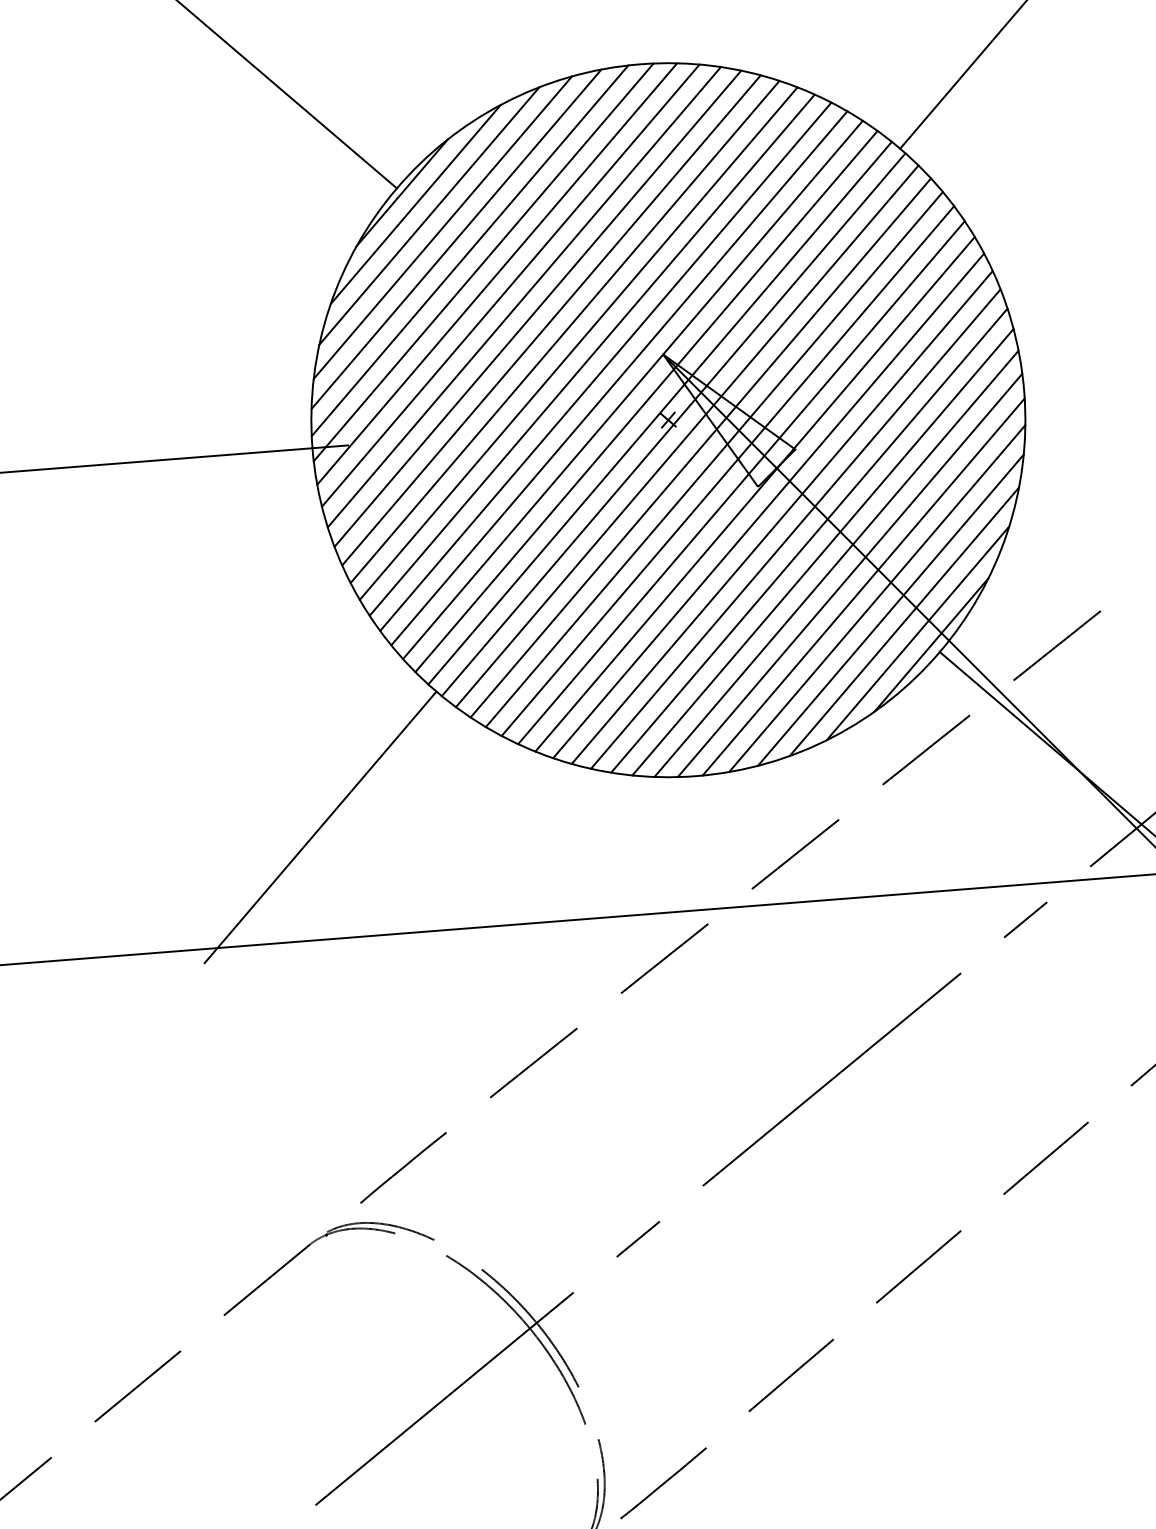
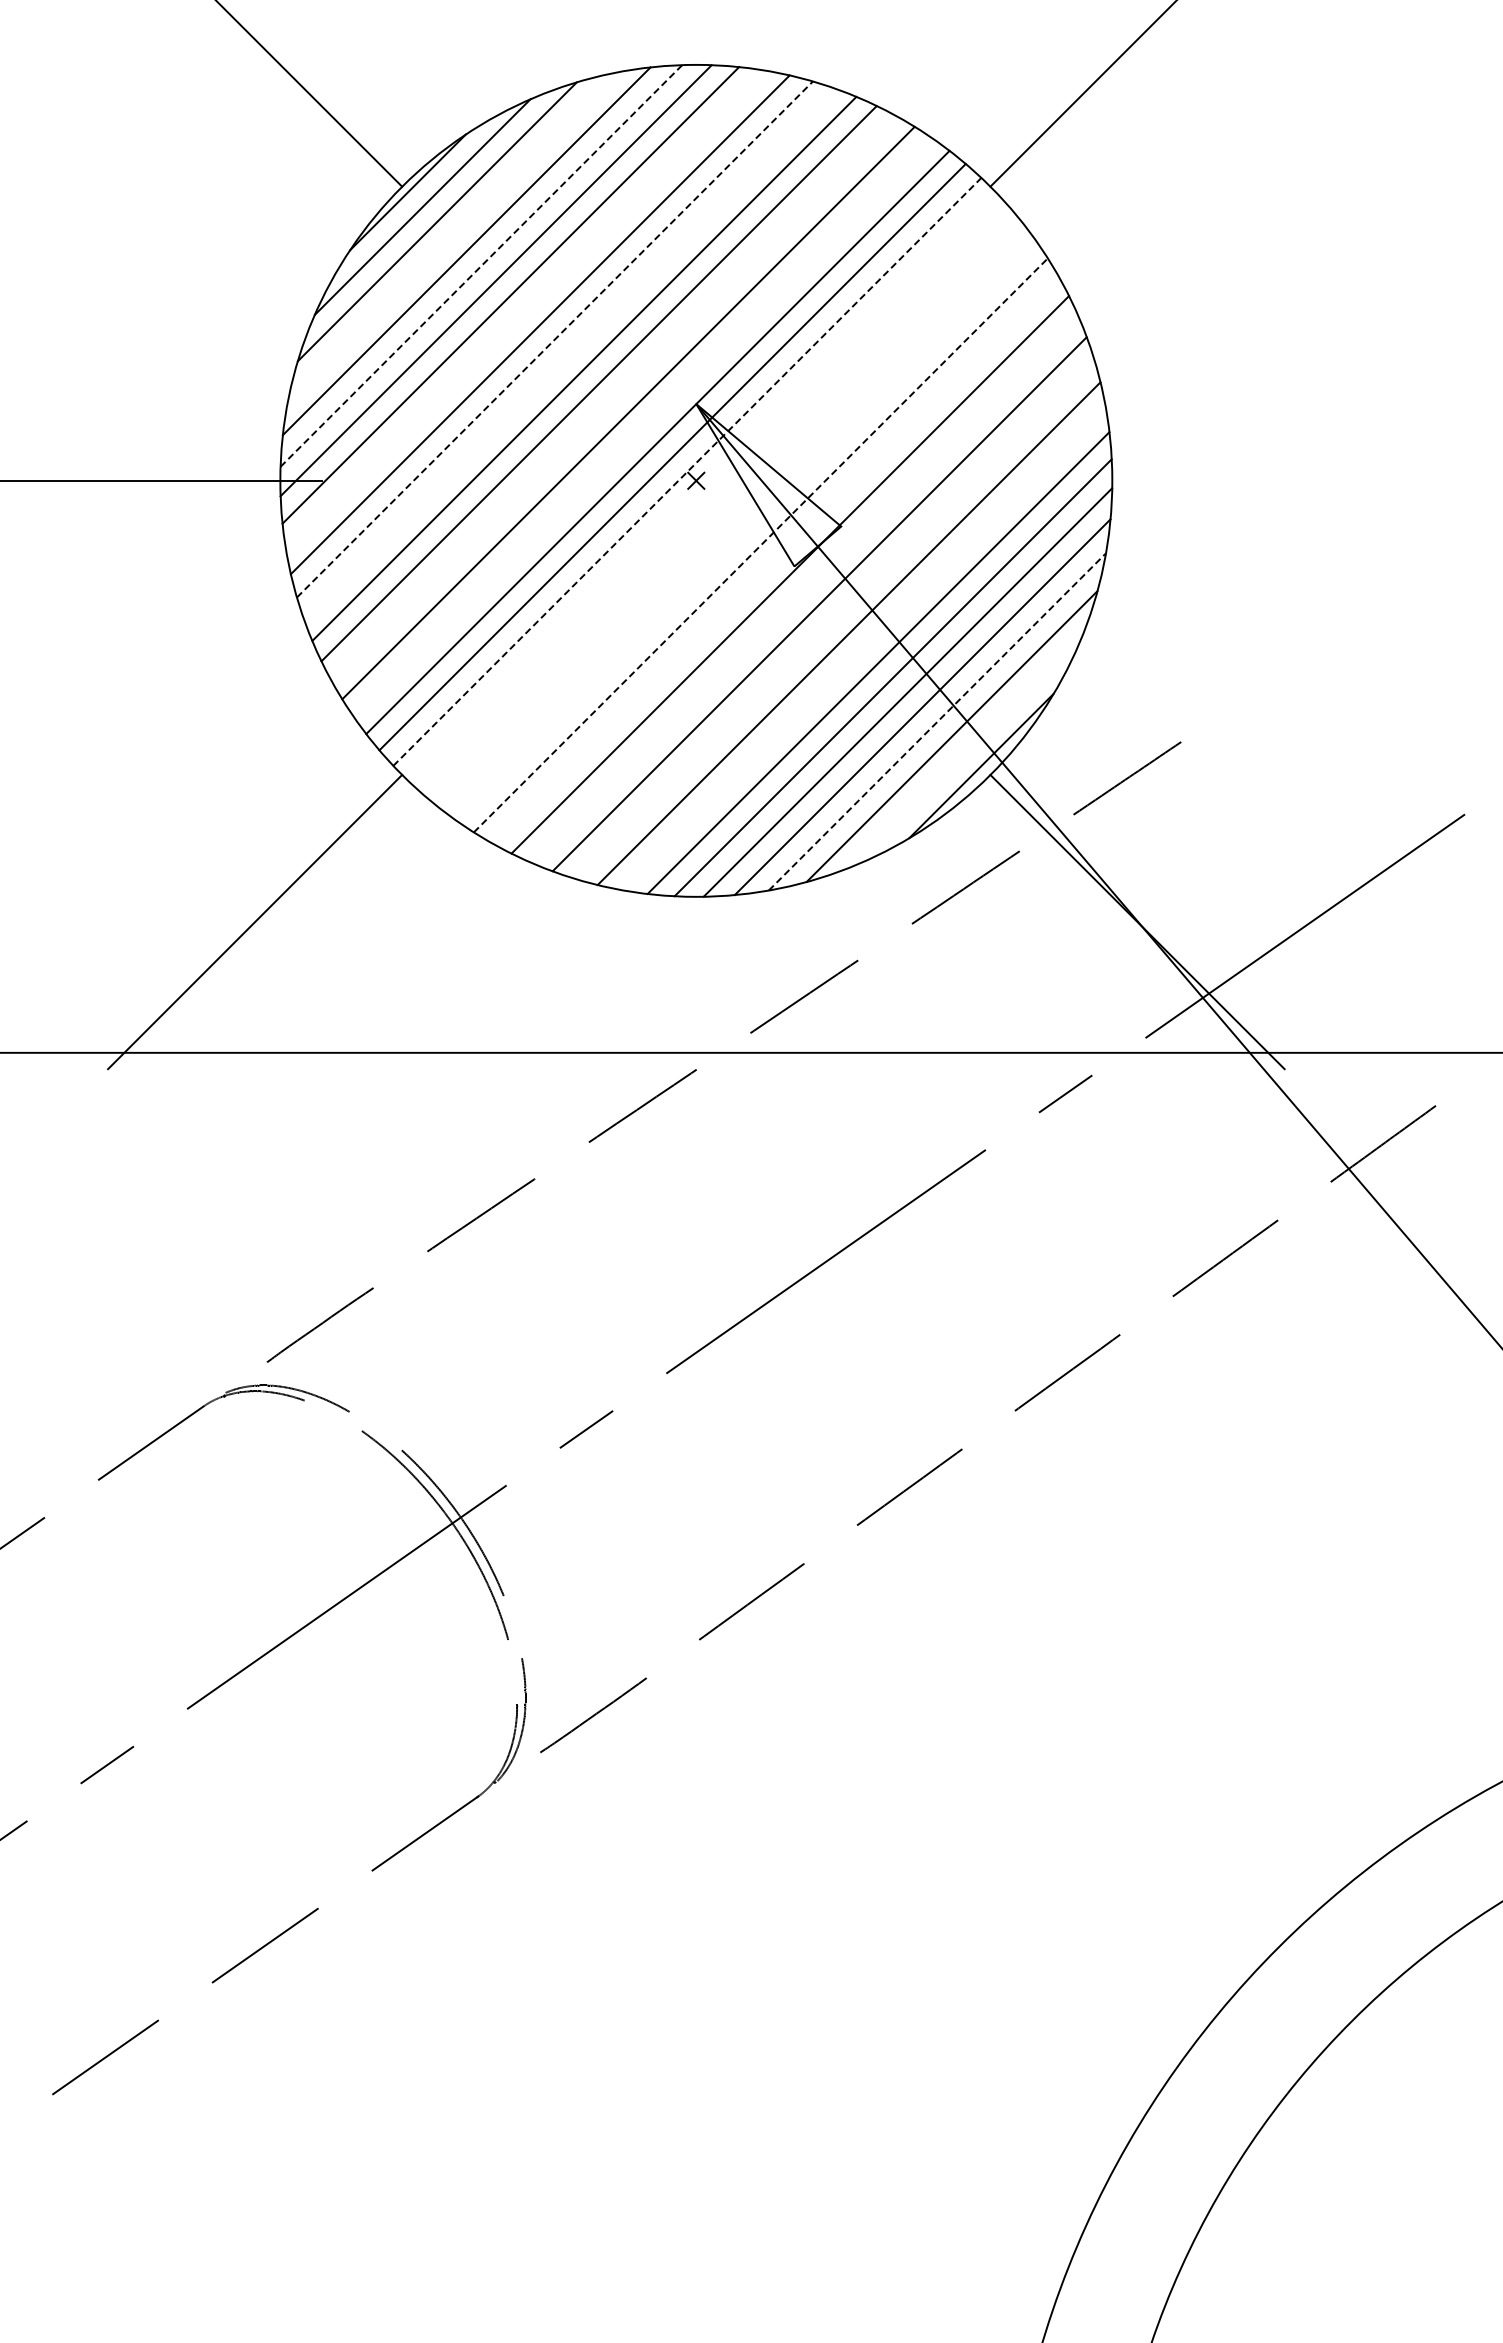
line: (442, 227) -> (451, 236), removed
line: (470, 250) -> (481, 265), solid -> dashed
line: (510, 285) -> (525, 309), removed
line: (537, 308) -> (554, 339), solid -> dashed
line: (551, 319) -> (569, 353), removed
line: (591, 355) -> (613, 398), removed
line: (618, 378) -> (642, 427), removed
line: (660, 412) -> (687, 471), solid -> dashed
line: (673, 424) -> (701, 486), removed
line: (686, 435) -> (716, 500), removed
line: (700, 448) -> (731, 516), removed
line: (714, 459) -> (746, 530), removed
line: (727, 471) -> (760, 545), solid -> dashed
line: (741, 482) -> (775, 559), removed
line: (768, 505) -> (804, 589), removed
line: (795, 528) -> (834, 618), removed
line: (822, 552) -> (863, 648), removed
line: (890, 609) -> (937, 721), solid -> dashed
line: (917, 632) -> (966, 750), removed

